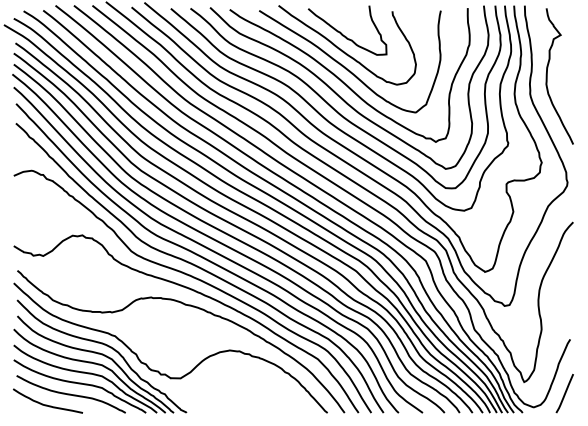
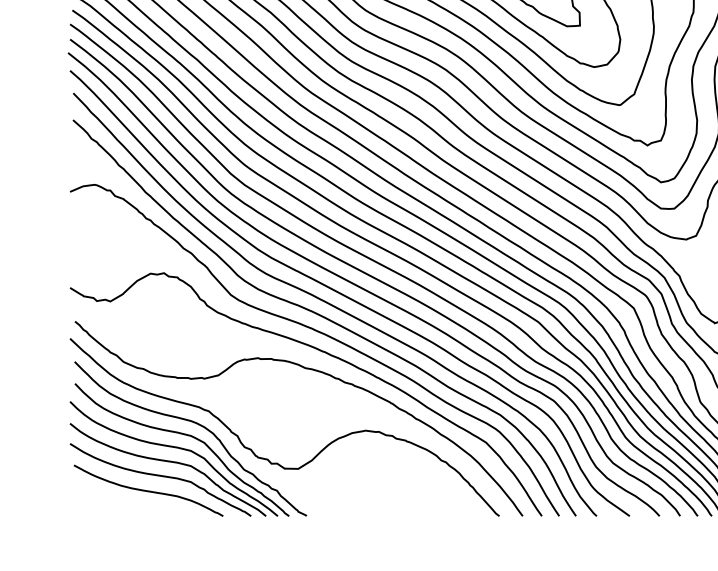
curve: (47, 404) -> (116, 504), removed

